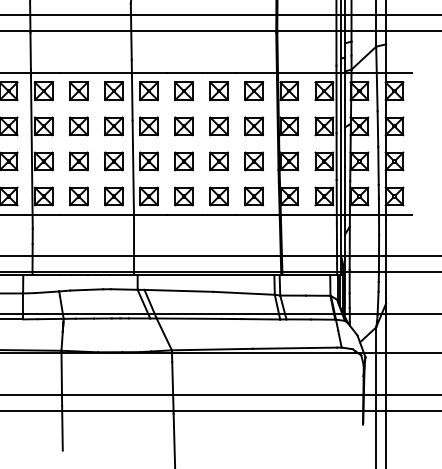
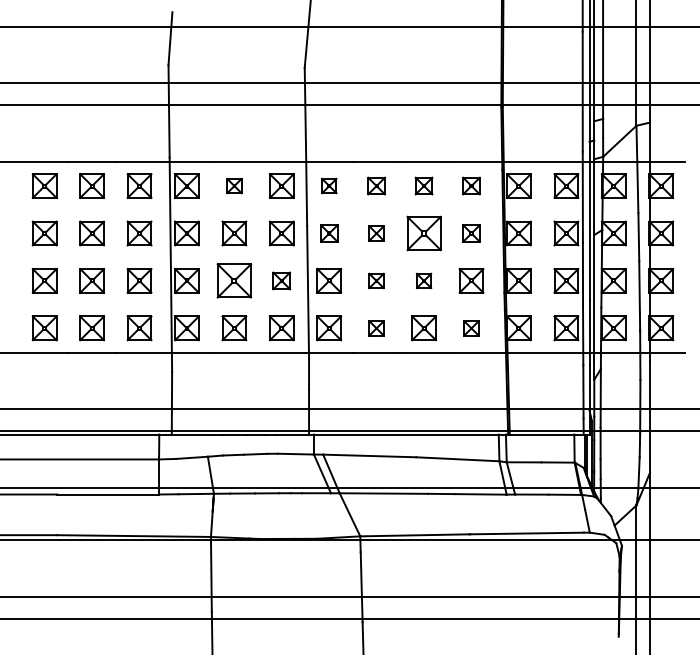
part: (78, 90) -> (234, 185), size x0.6
part: (149, 90) -> (329, 185), size x0.6
part: (183, 90) -> (376, 185), size x0.7
part: (218, 90) -> (423, 185), size x0.7
part: (254, 90) -> (471, 185), size x0.7
part: (149, 126) -> (329, 233), size x0.7
part: (183, 126) -> (376, 233), size x0.6
part: (218, 126) -> (423, 233), size x1.4
part: (254, 126) -> (471, 233), size x0.7
part: (78, 161) -> (234, 280), size x1.4
part: (113, 161) -> (281, 280), size x0.7
part: (183, 161) -> (376, 280), size x0.6
part: (218, 161) -> (423, 280), size x0.6
part: (183, 196) -> (376, 328), size x0.6
part: (254, 196) -> (471, 328), size x0.6

